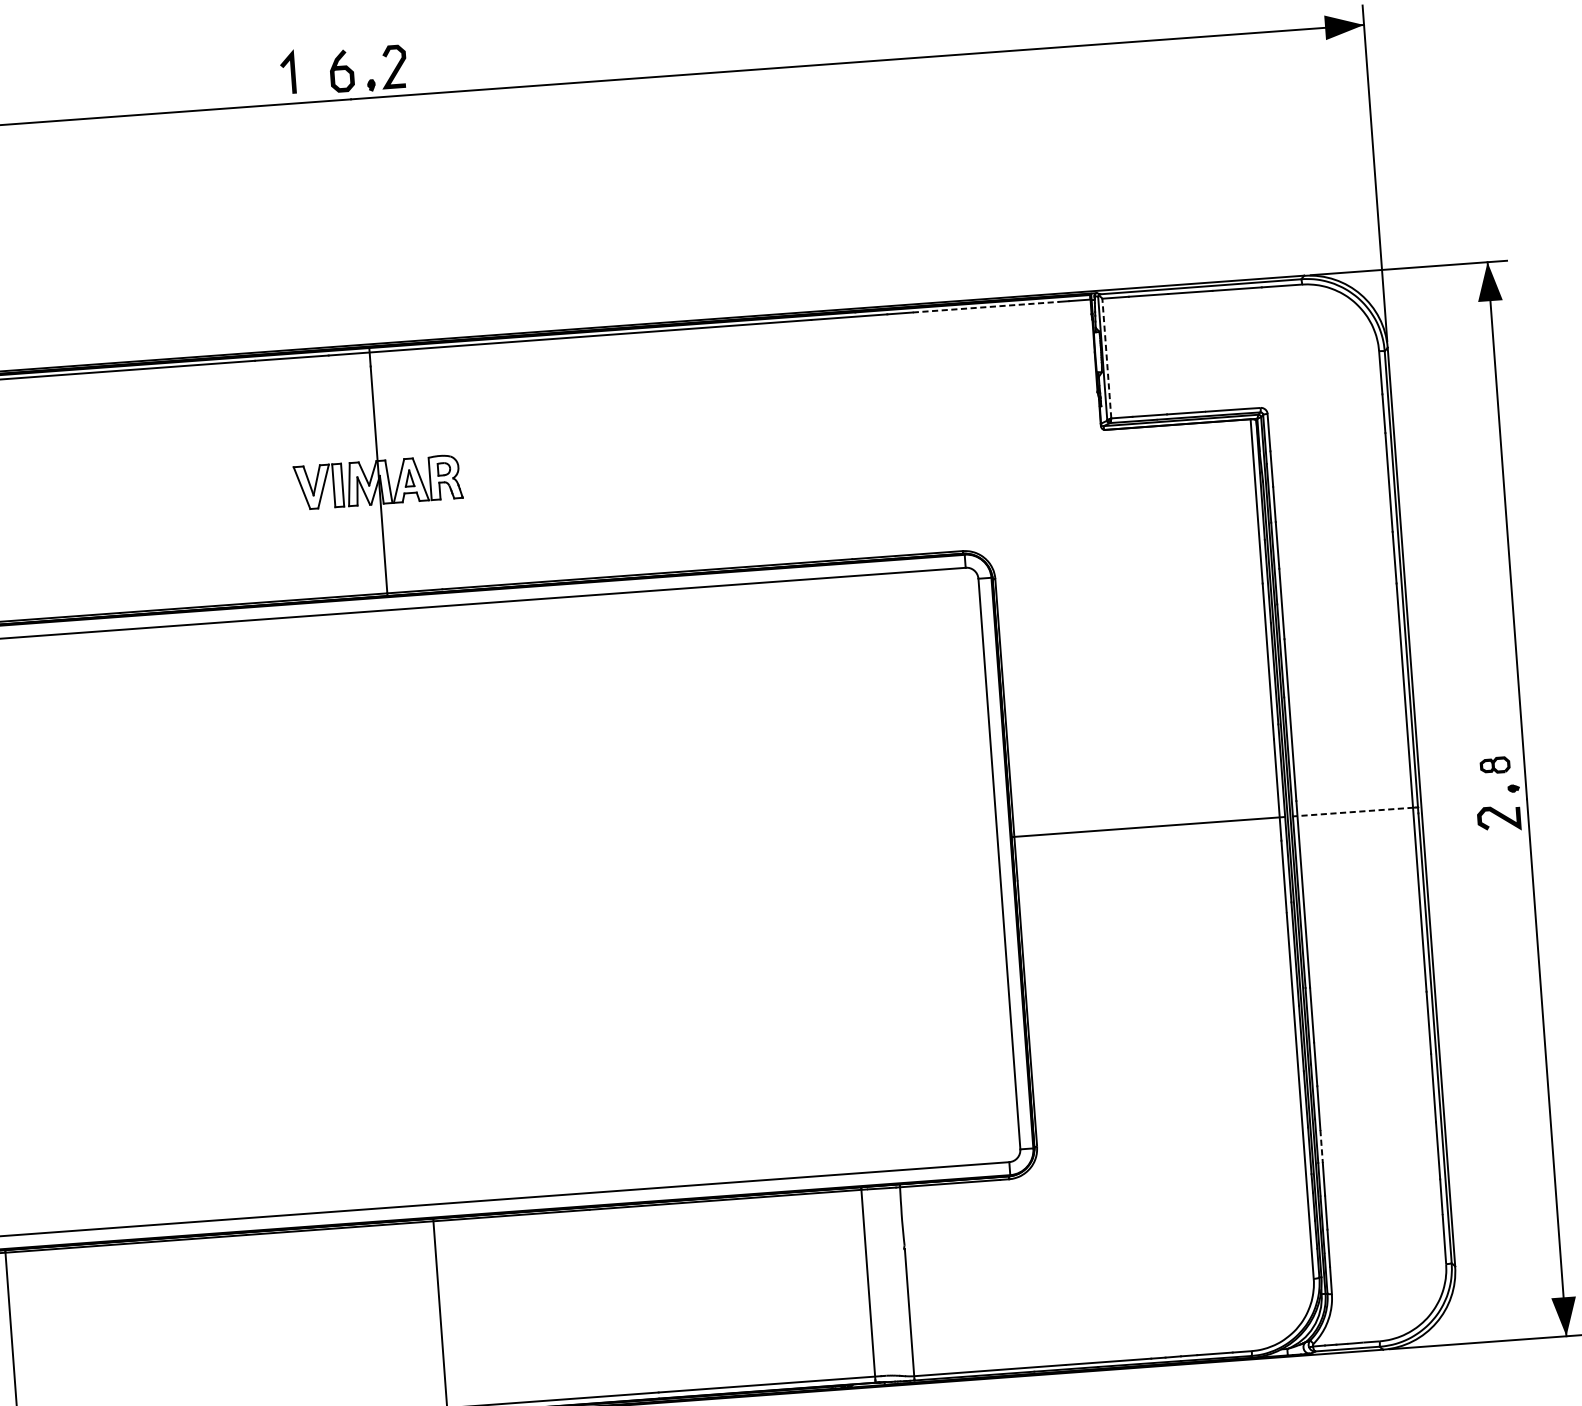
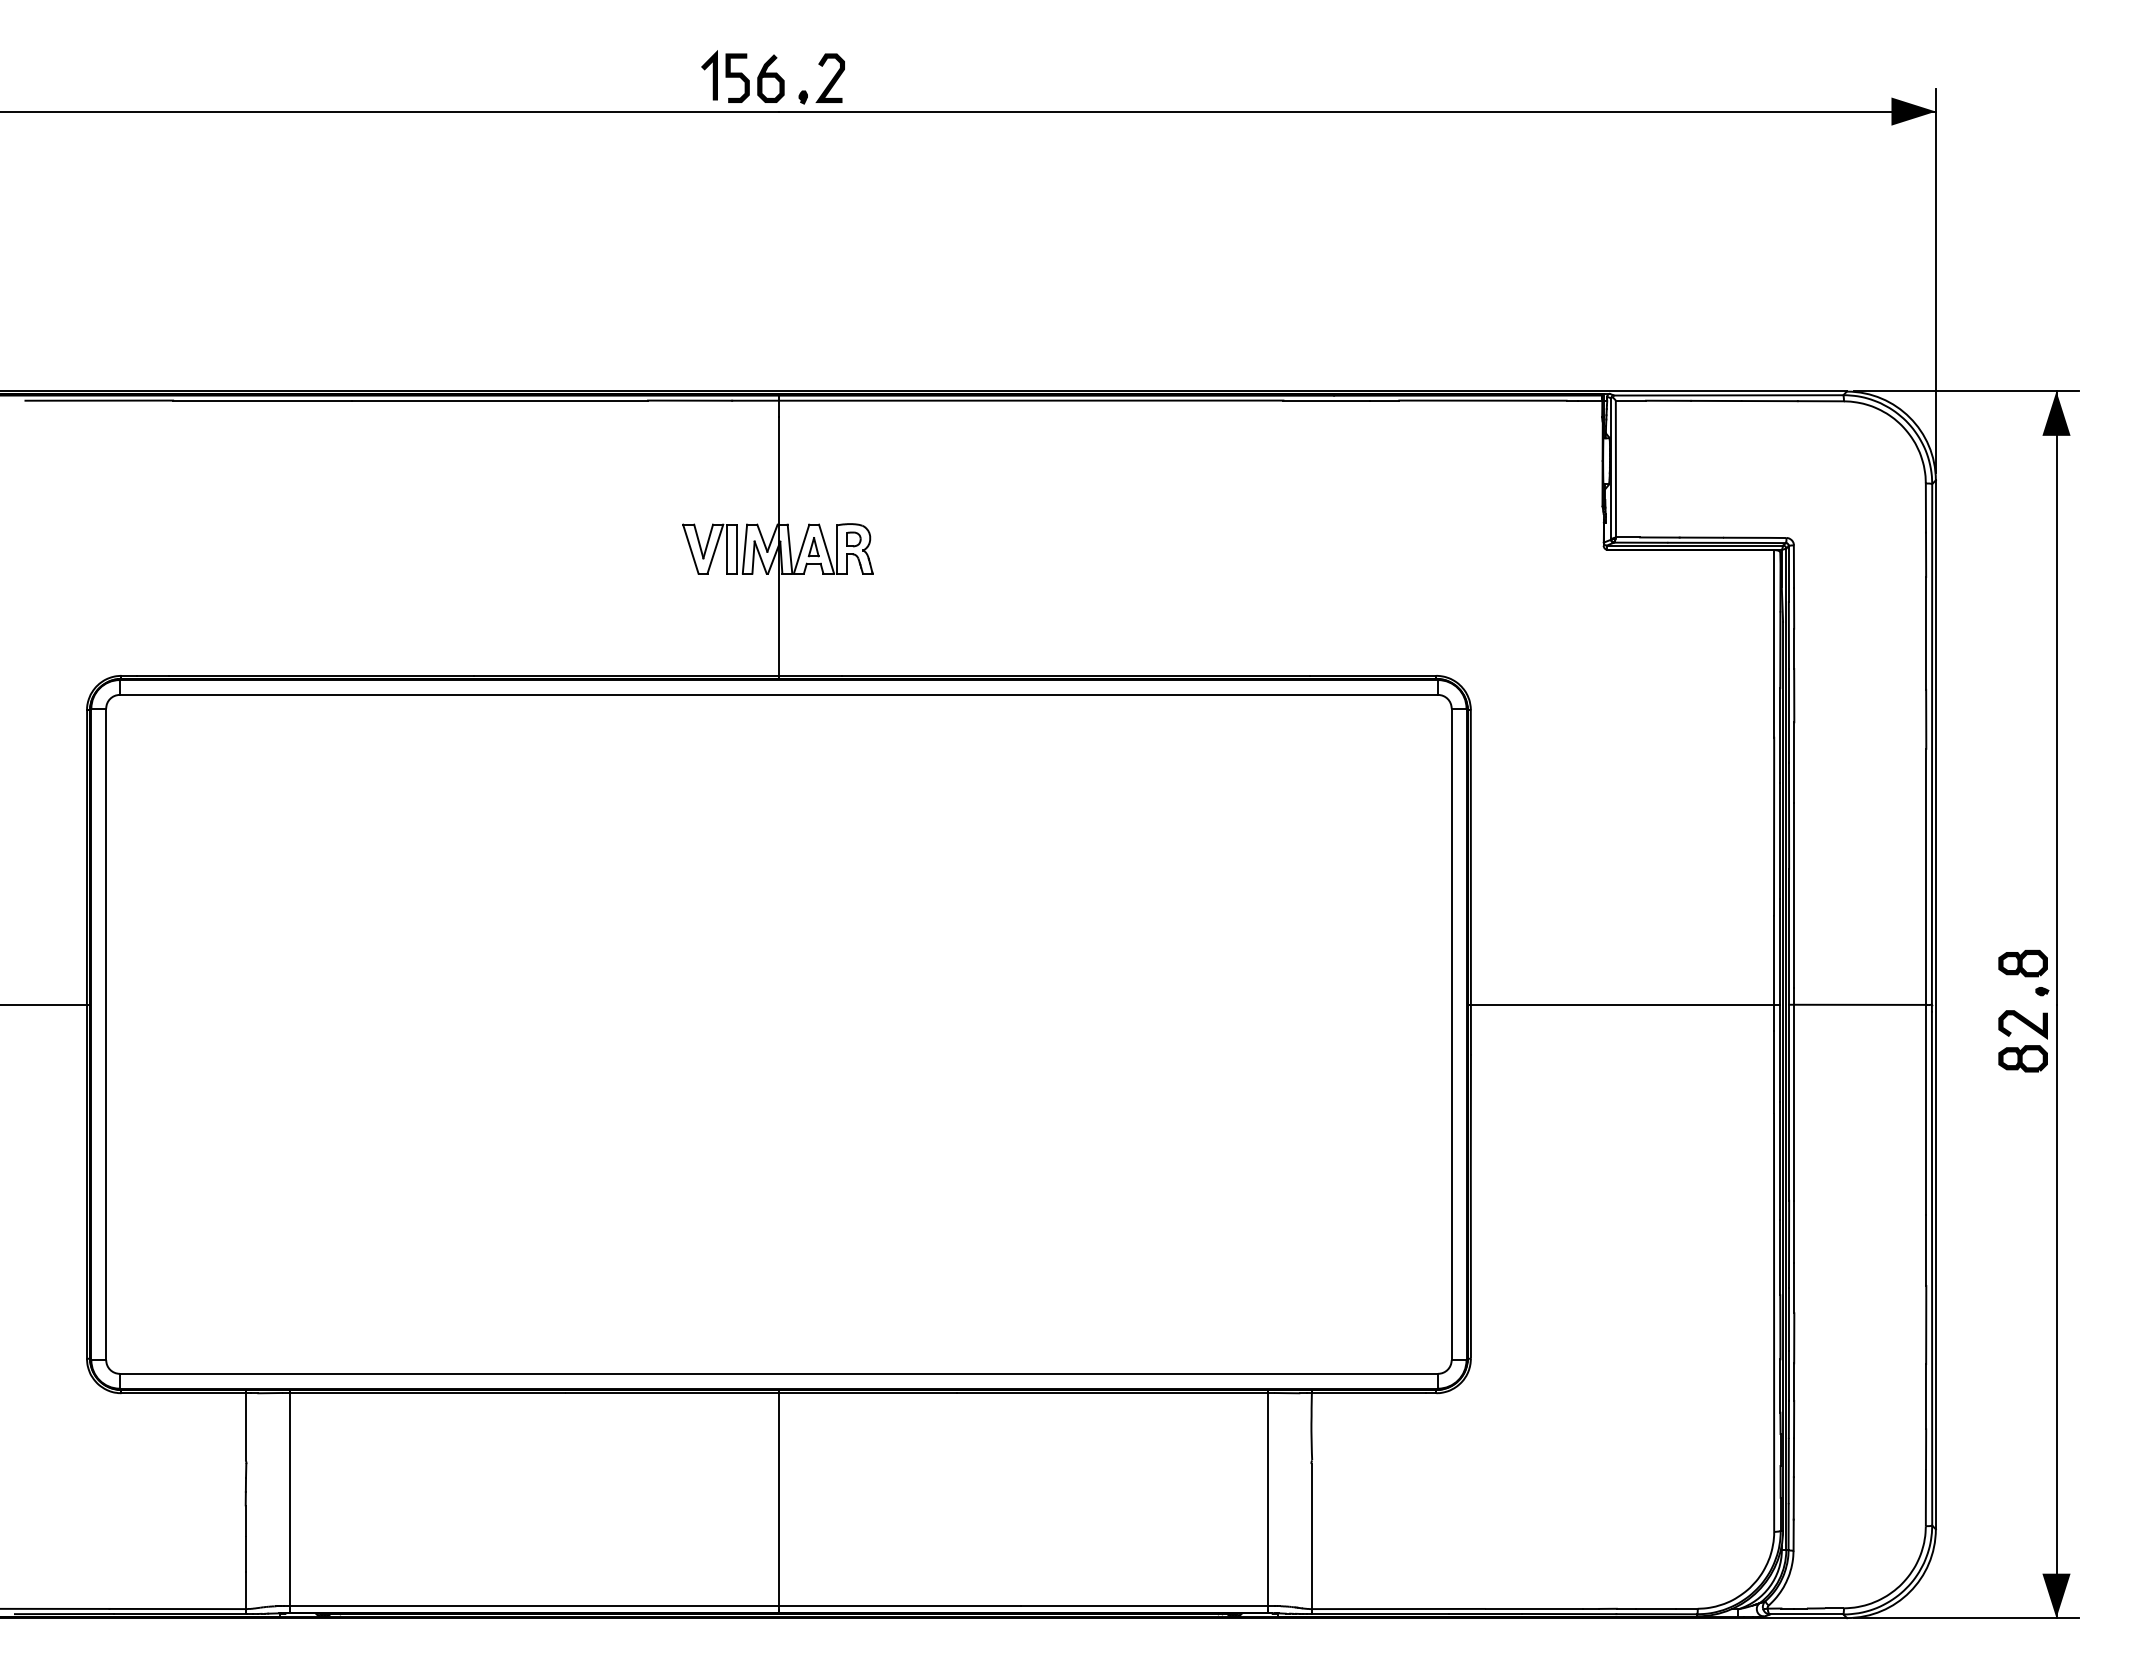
curve: (312, 72) -> (737, 77), added
line: (985, 307) -> (1482, 400), dashed -> solid
line: (1106, 358) -> (1615, 469), dashed -> solid
part: (1494, 765) -> (2022, 963), size x1.43
line: (1353, 811) -> (1858, 1004), dashed -> solid
part: (1500, 848) -> (2022, 1058), added
line: (1321, 1146) -> (1794, 1382), dashed -> solid

